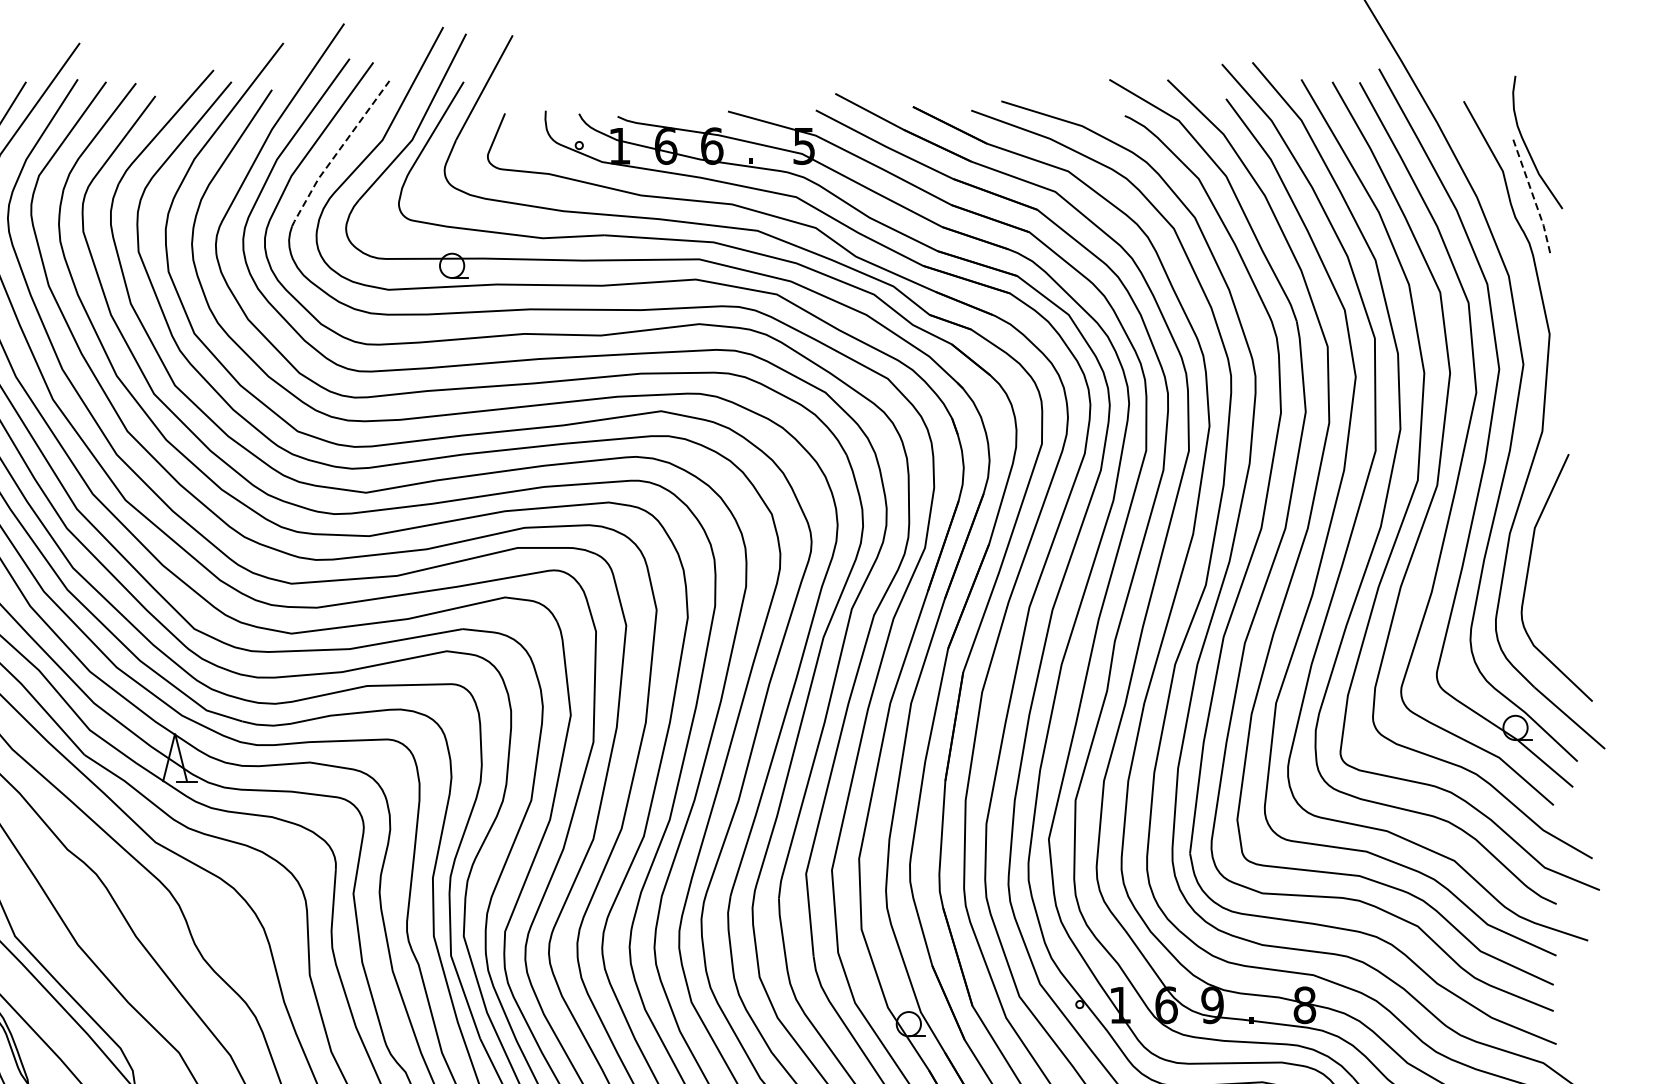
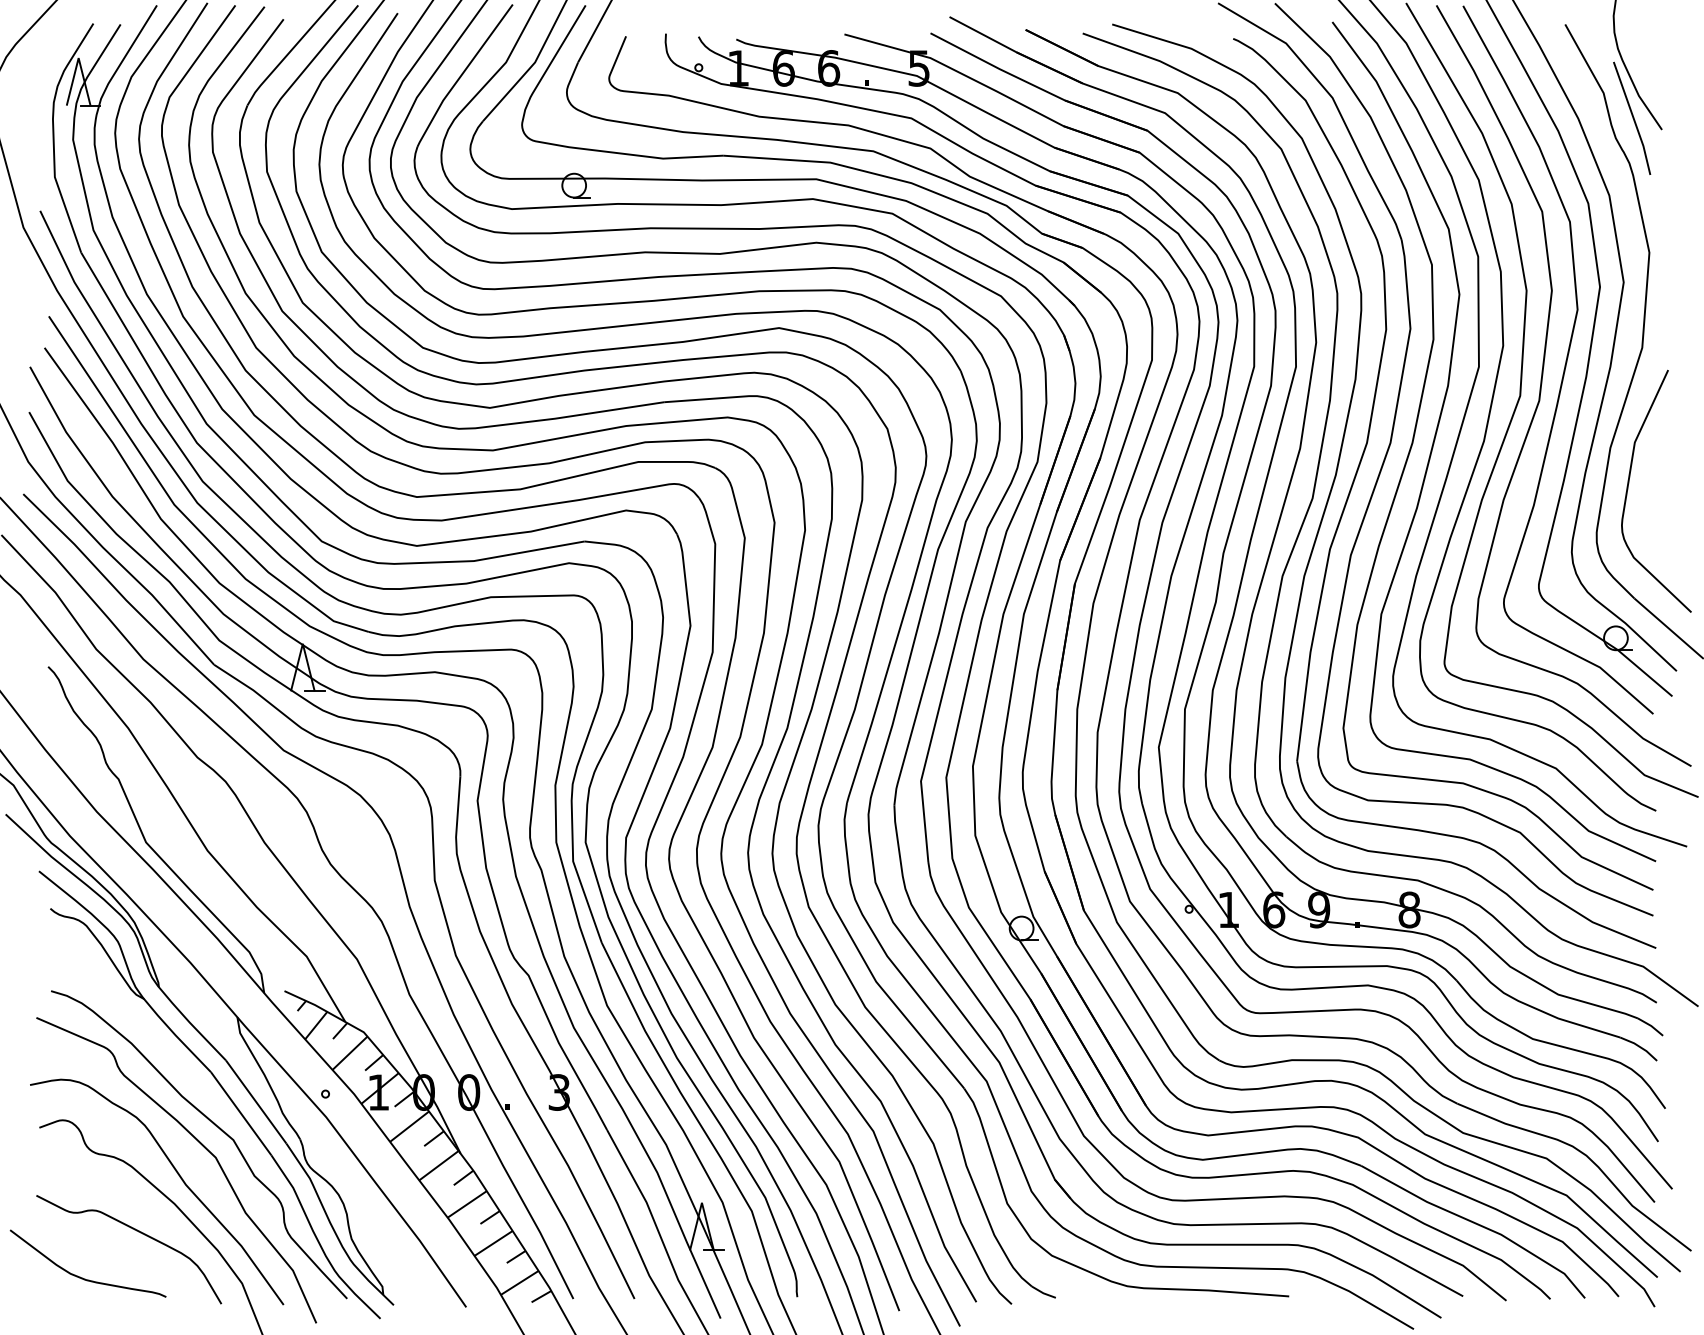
line: (337, 153) -> (461, 75), dashed -> solid
line: (1533, 197) -> (1633, 118), dashed -> solid

